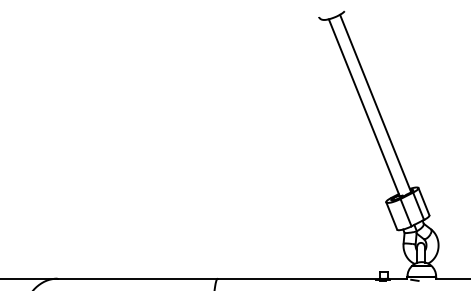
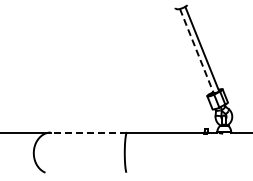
line: (365, 108) -> (197, 51), solid -> dashed
line: (136, 278) -> (88, 132), solid -> dashed

